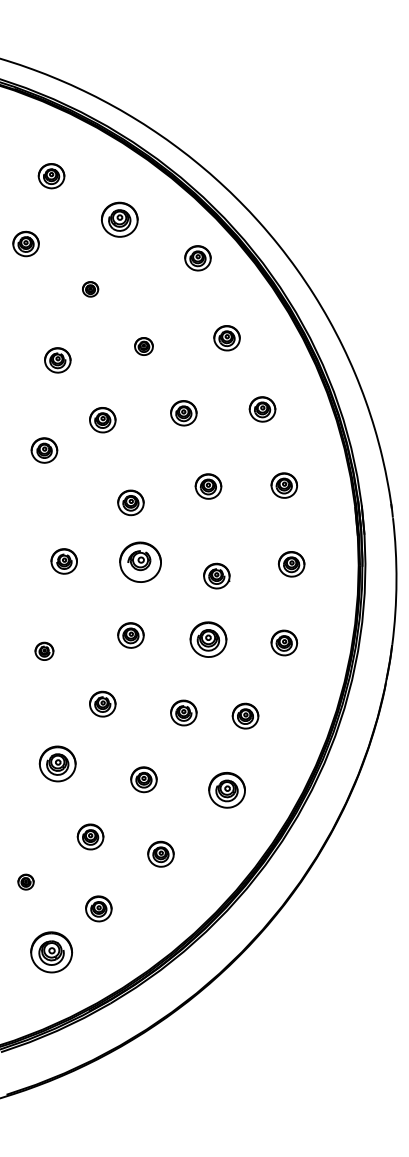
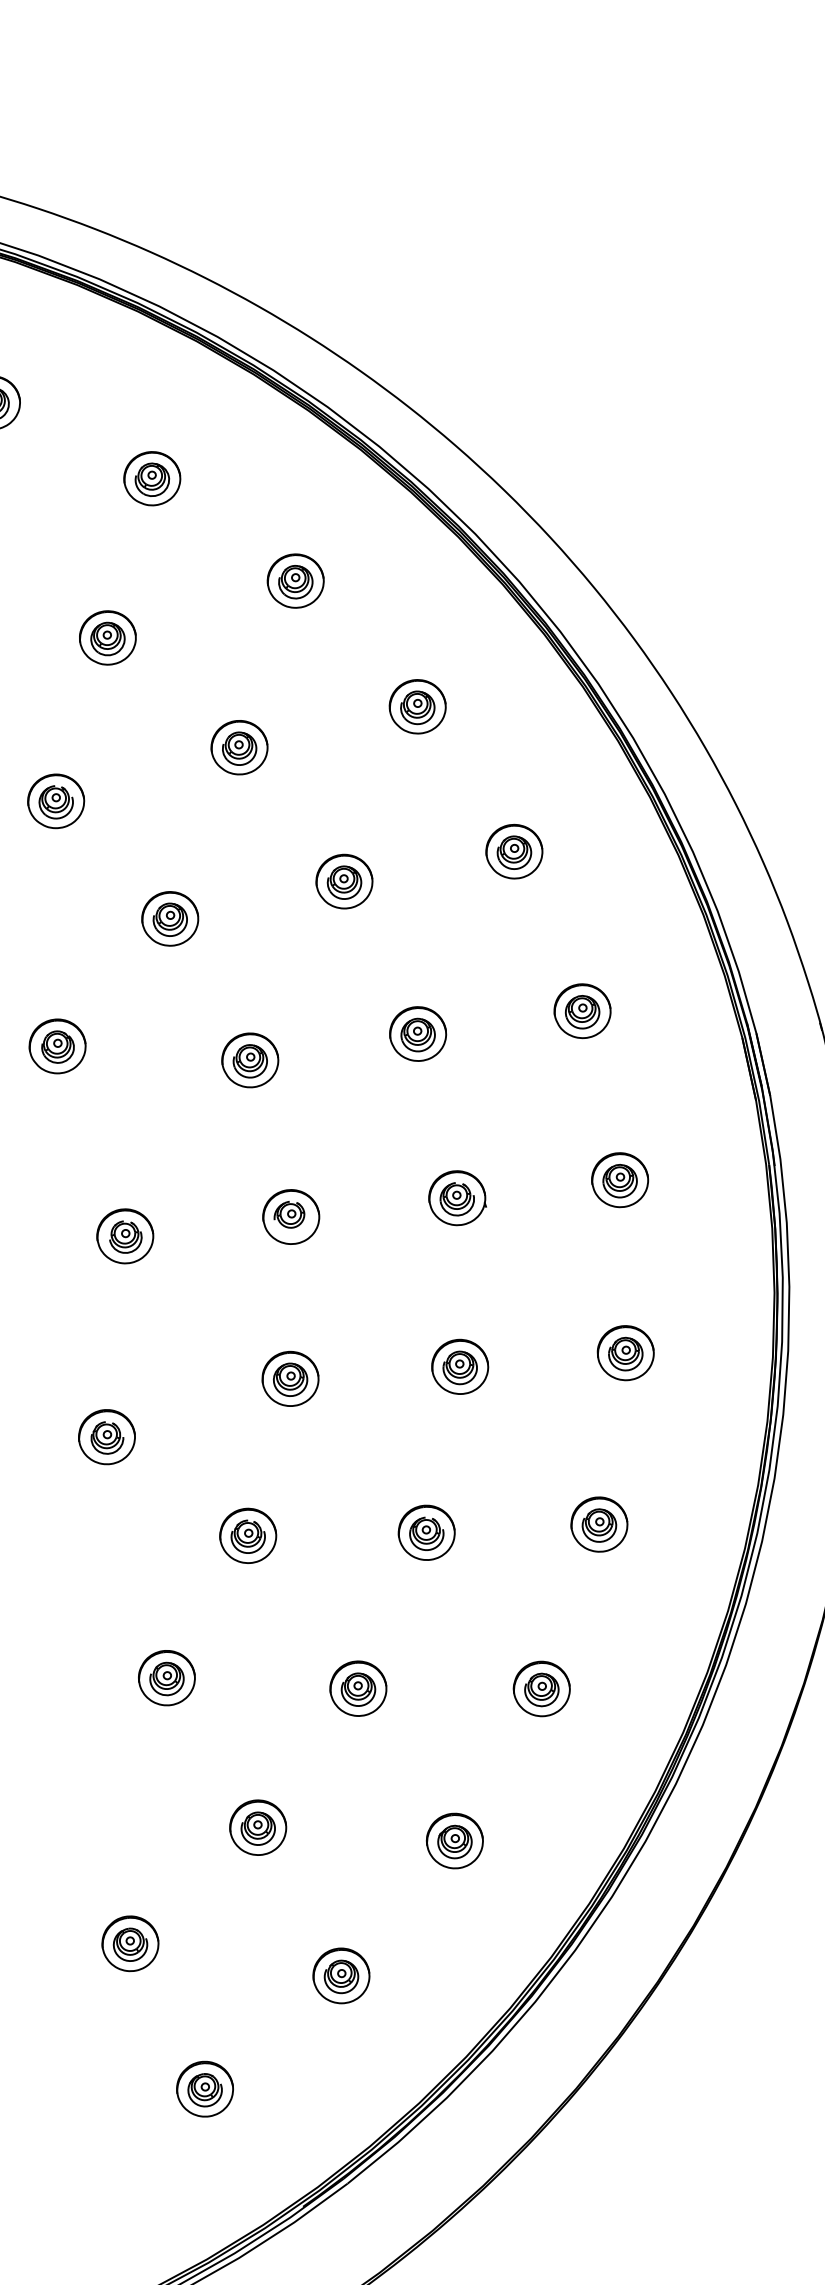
part: (119, 219) -> (151, 478), size x0.71
part: (197, 258) -> (294, 581), moved
part: (90, 289) -> (107, 638), size x1.67
part: (143, 346) -> (238, 747), size x1.43
part: (44, 450) -> (57, 1046), moved
part: (130, 502) -> (249, 1059), moved
part: (140, 561) -> (290, 1215), size x0.62
part: (216, 575) -> (456, 1196), moved
part: (208, 639) -> (460, 1366), size x0.71
part: (44, 651) -> (107, 1437), size x1.43
part: (245, 715) -> (599, 1523), moved
part: (57, 763) -> (166, 1677), size x0.71
part: (226, 790) -> (540, 1689), size x0.71
part: (160, 853) -> (453, 1839), moved
part: (25, 881) -> (128, 1942), size x1.67
part: (98, 908) -> (340, 1975), moved
part: (51, 952) -> (204, 2089), size x0.62

